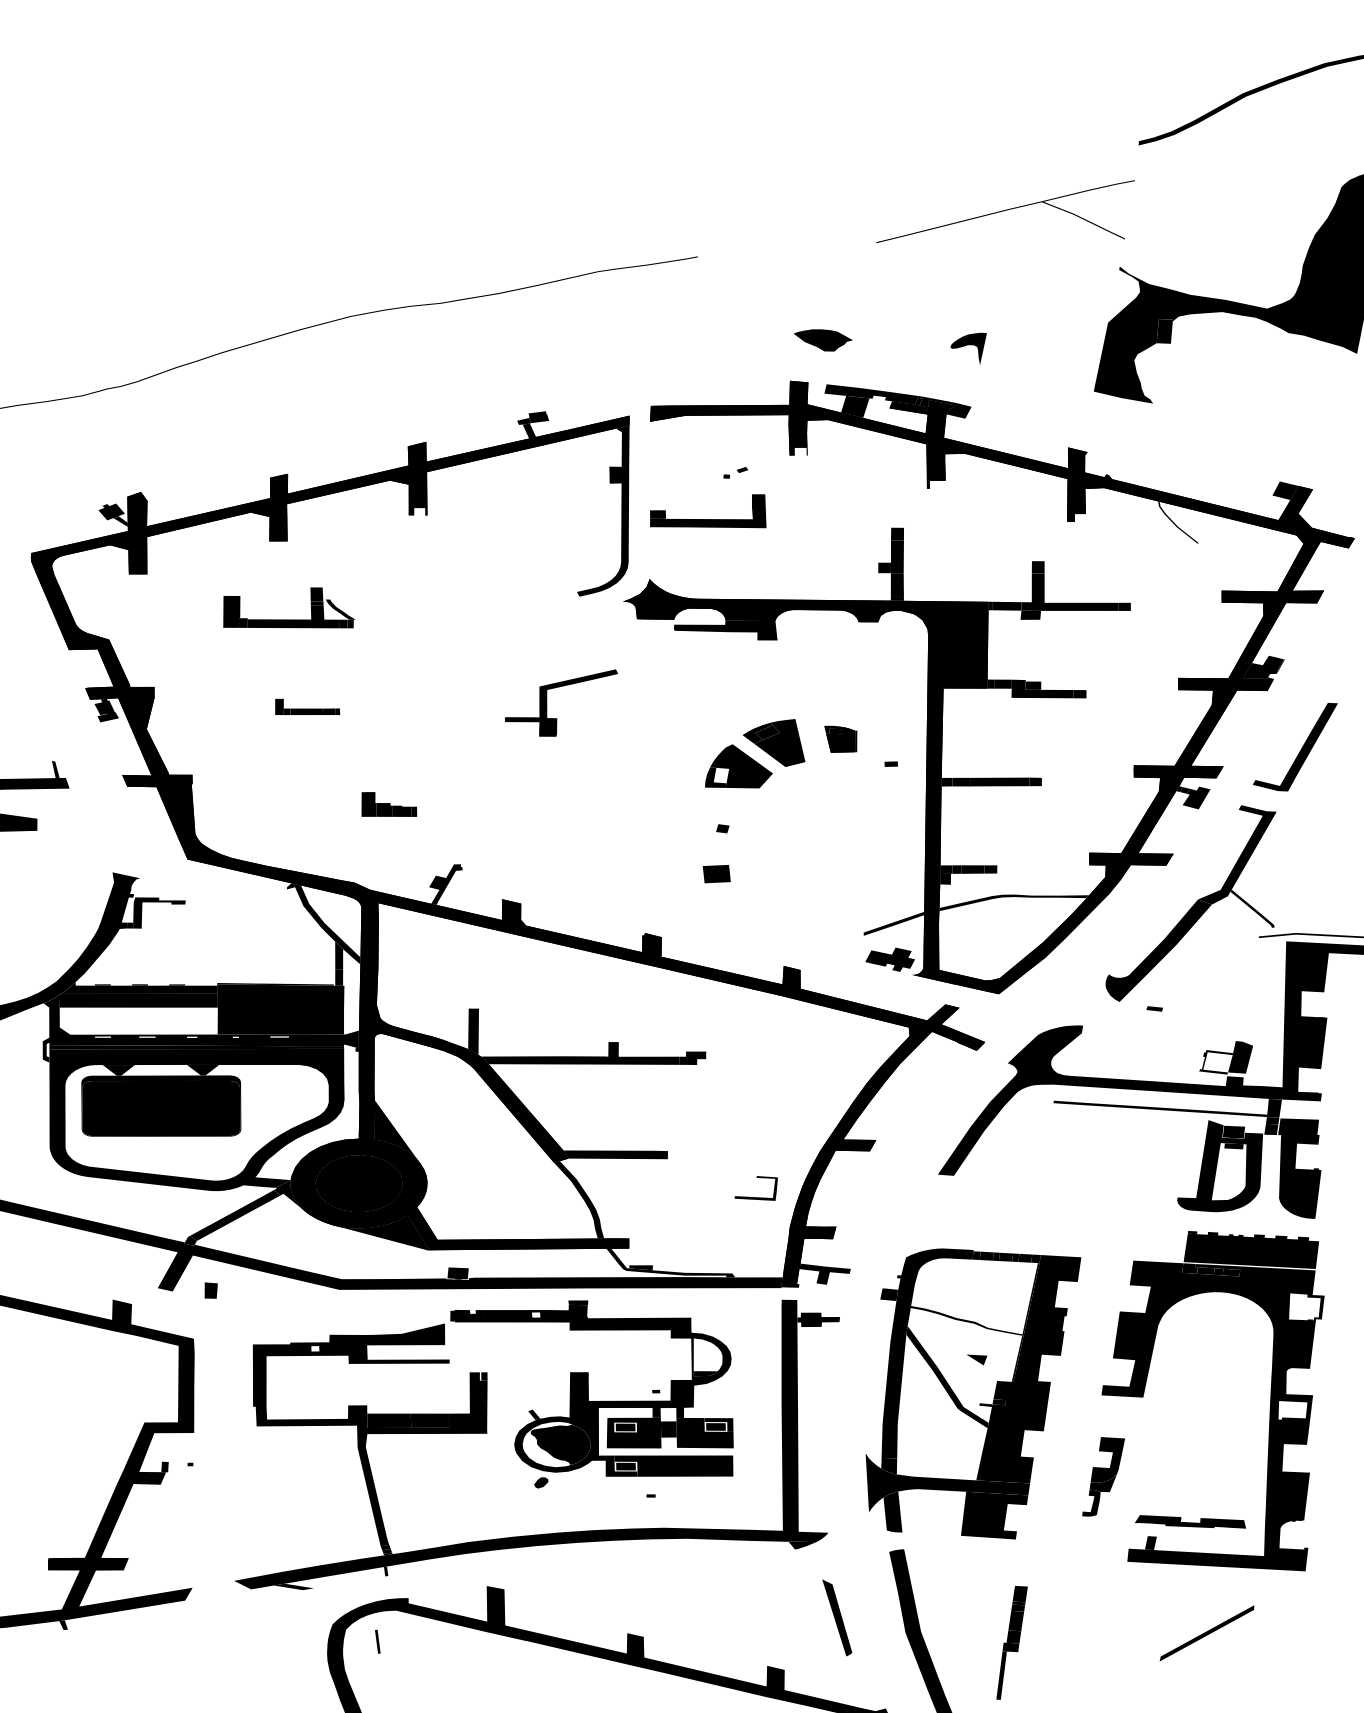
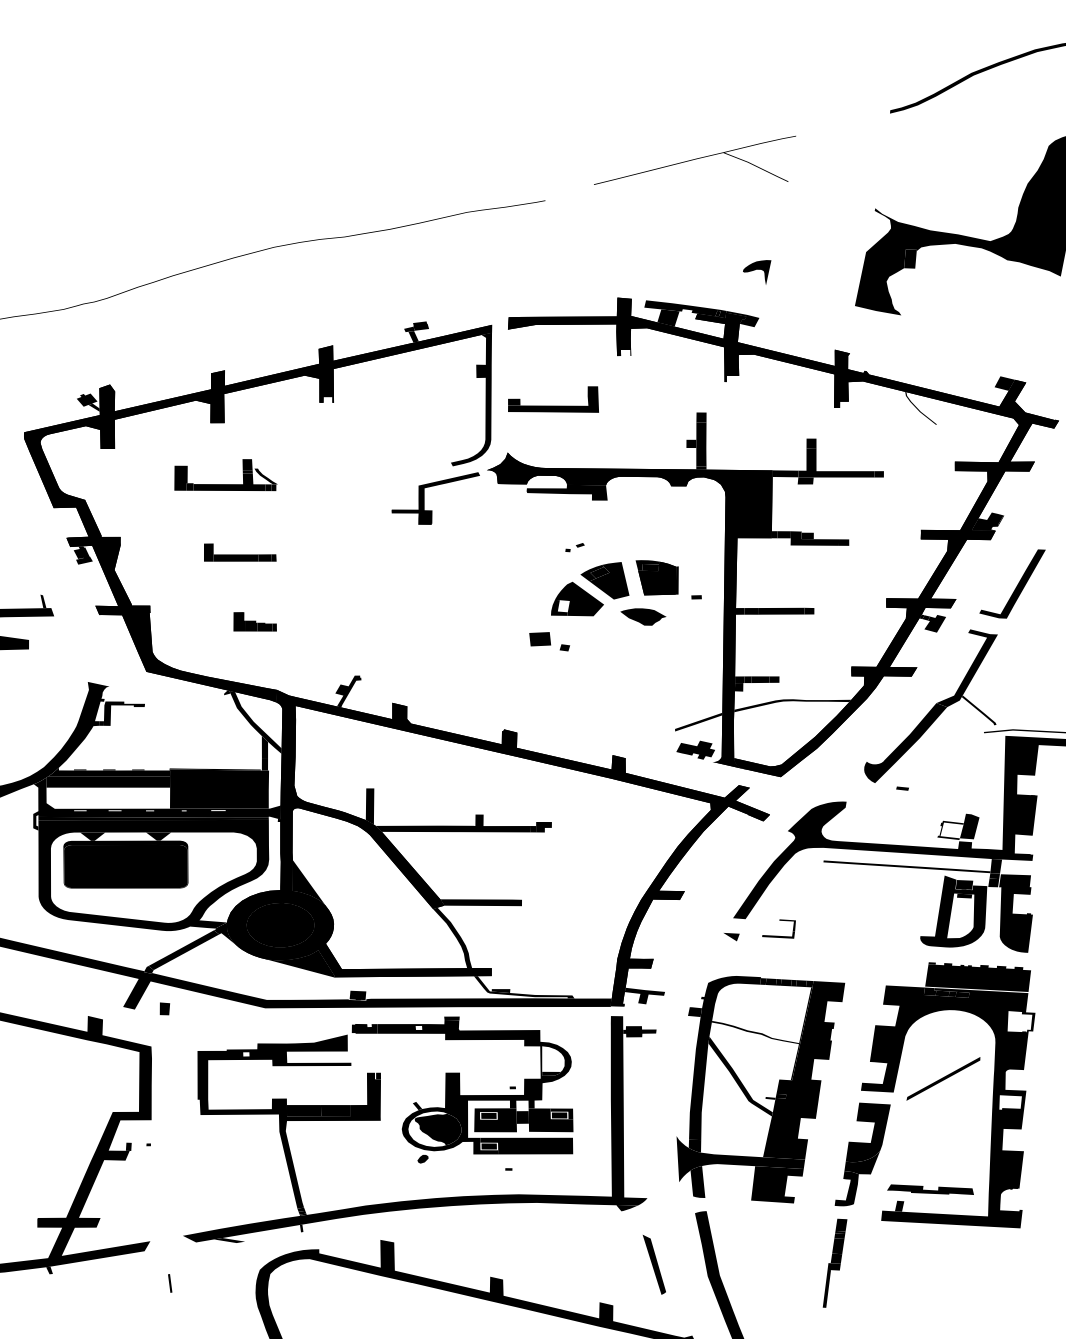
part: (1004, 210) -> (694, 159), moved
part: (823, 339) -> (643, 616), moved
part: (735, 472) -> (574, 547), moved
part: (547, 703) -> (424, 498), moved
part: (307, 706) -> (240, 552), size x1.43
part: (839, 738) -> (656, 577), size x1.67
part: (388, 804) -> (254, 621), moved
part: (715, 874) -> (539, 639), moved
part: (755, 1196) -> (778, 935), moved
part: (976, 1360) -> (731, 937), moved
part: (1103, 1476) -> (862, 1154), size x1.67
line: (1207, 1632) -> (943, 1078), moved
line: (378, 1641) -> (170, 1283), moved
part: (1011, 1641) -> (834, 1262), moved

